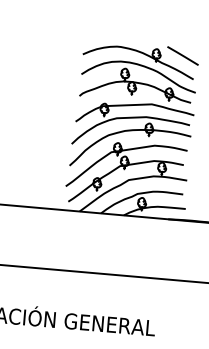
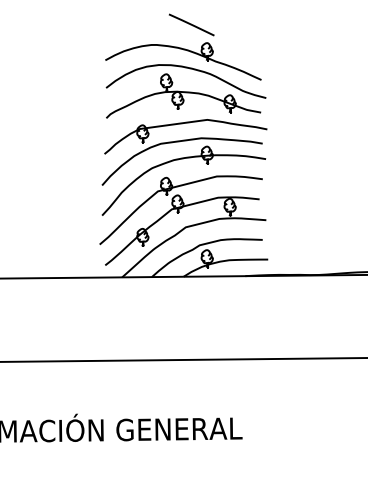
line: (182, 55) -> (191, 24), moved

